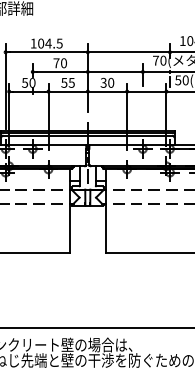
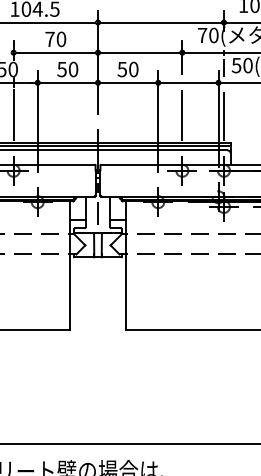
text: (71, 82) -> (72, 68), 55 -> 50
text: (103, 82) -> (122, 68), 30 -> 50
line: (32, 112) -> (13, 114), added
line: (142, 113) -> (181, 116), added
line: (170, 113) -> (224, 116), added

